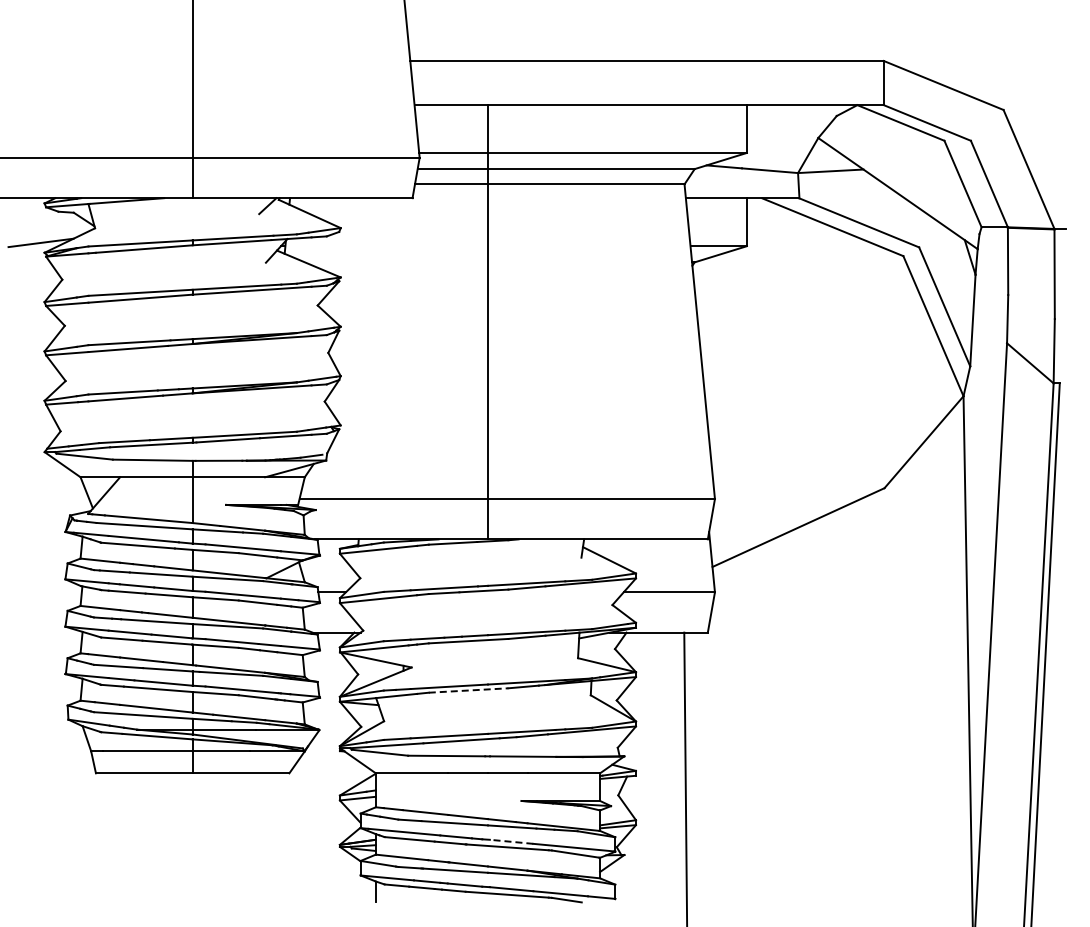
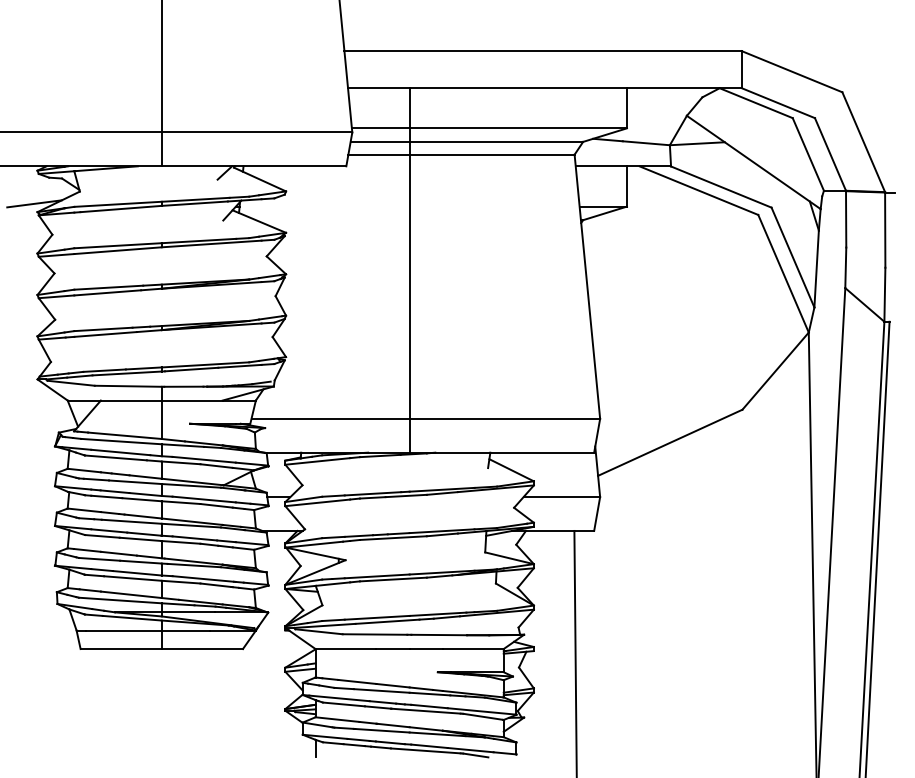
line: (468, 690) -> (393, 579), dashed -> solid
line: (511, 841) -> (429, 706), dashed -> solid

